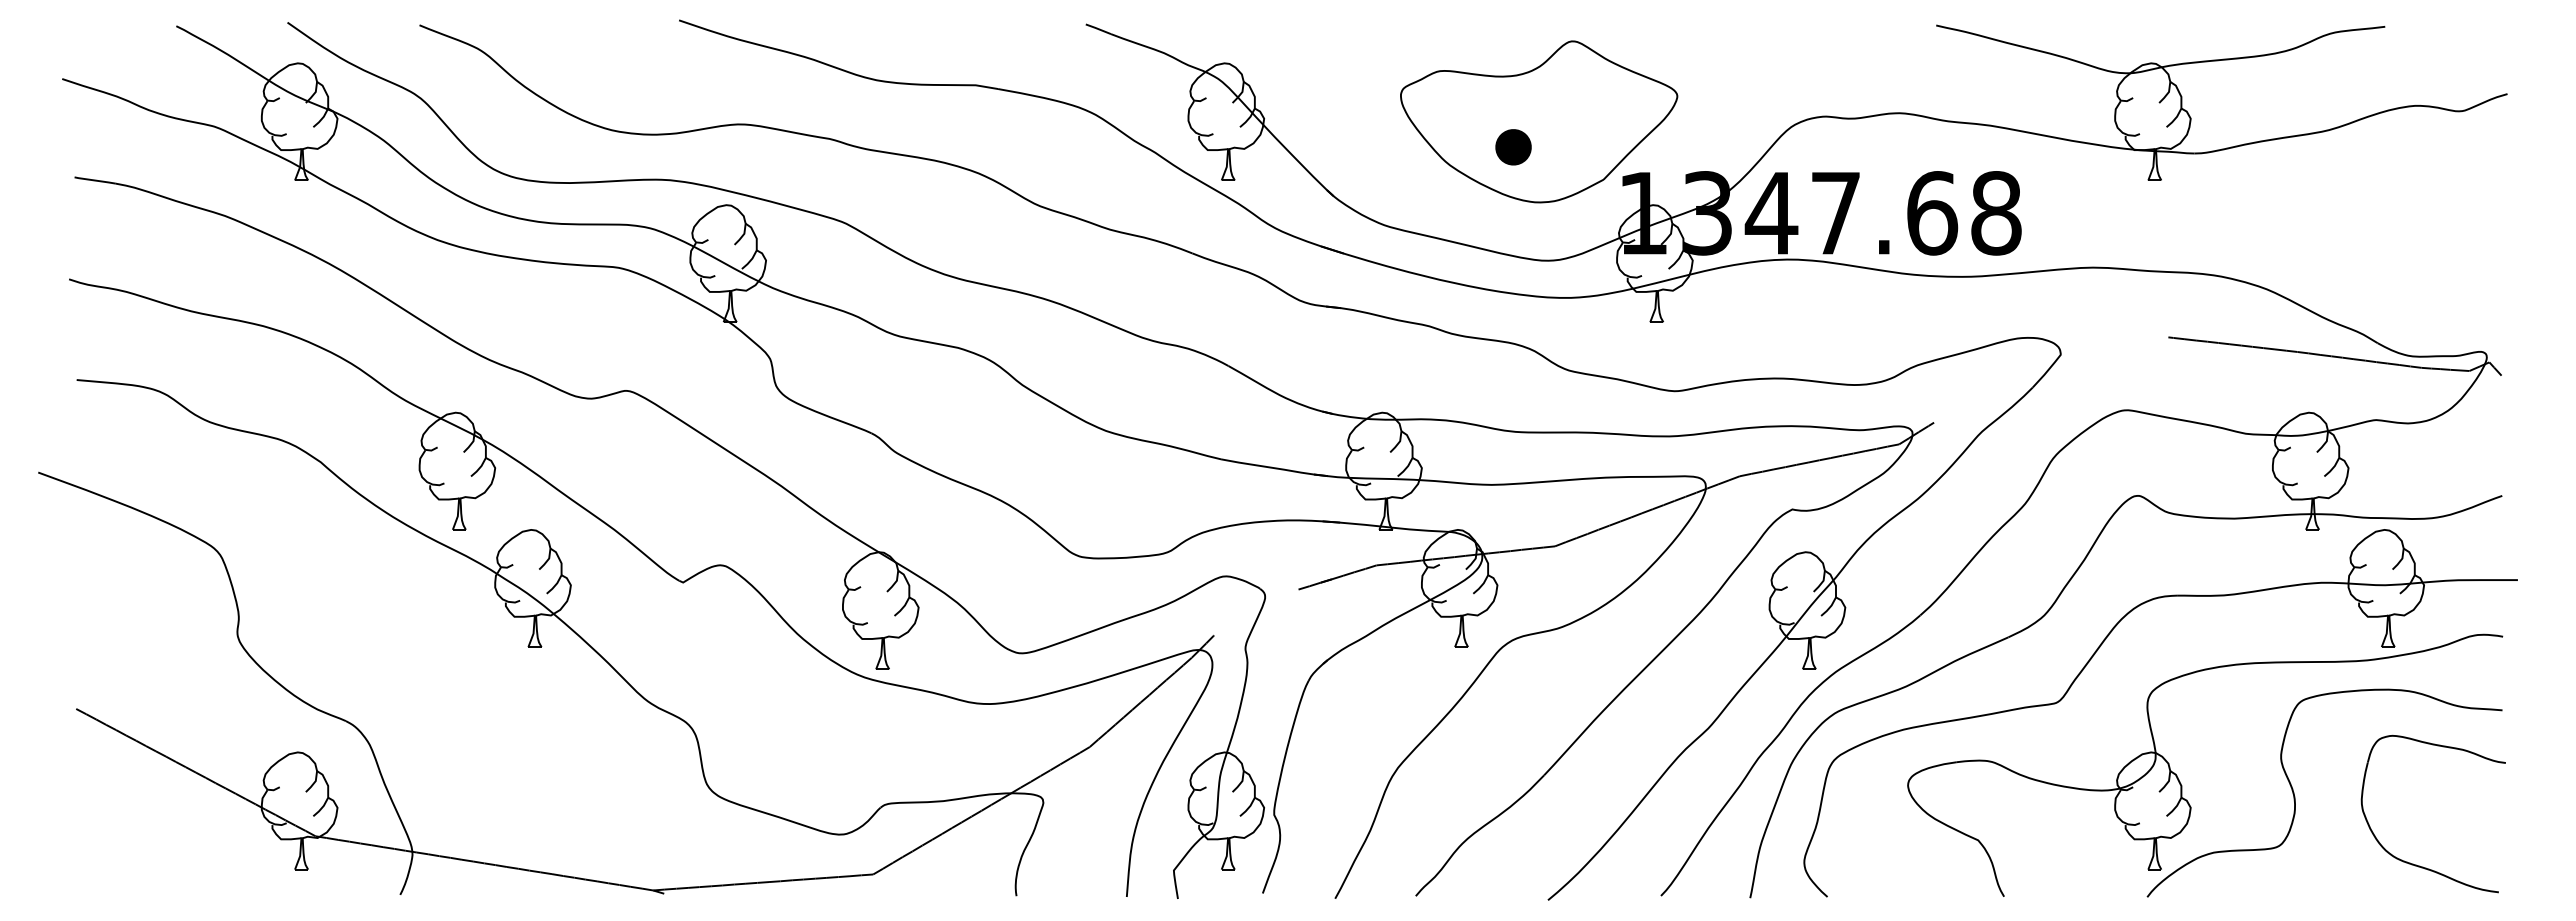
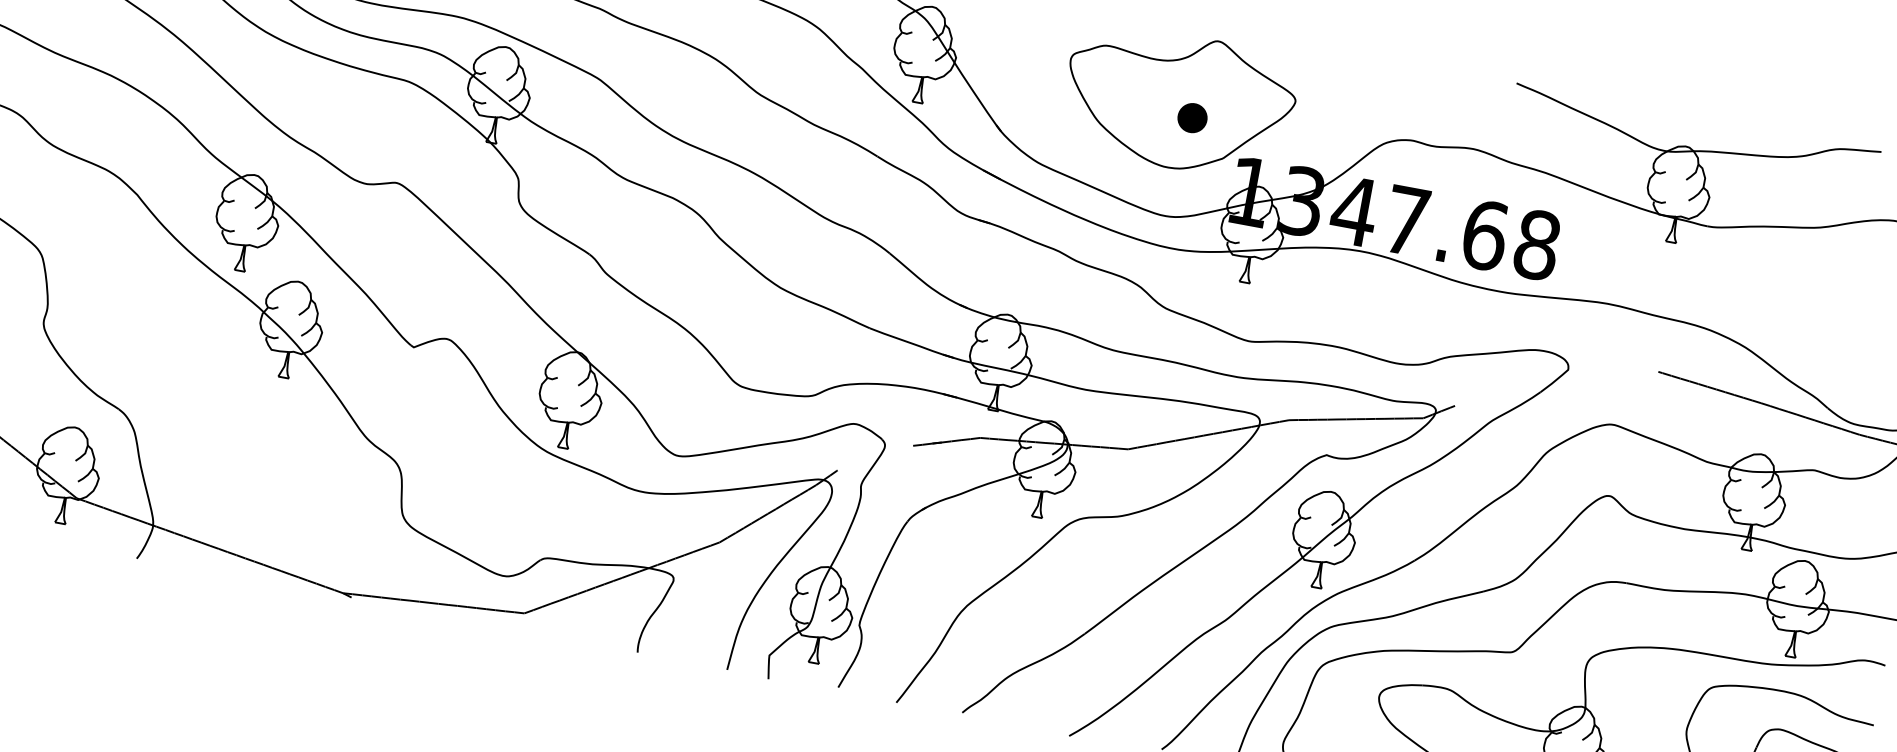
part: (1513, 147) -> (1192, 118), moved

